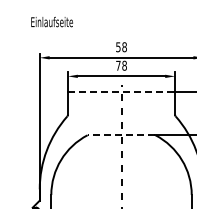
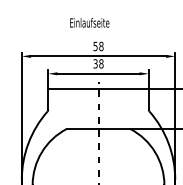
text: (51, 21) -> (89, 22), moved
text: (118, 65) -> (95, 63), 78 -> 38
line: (121, 92) -> (98, 88), dashed -> solid
line: (121, 135) -> (98, 129), dashed -> solid

